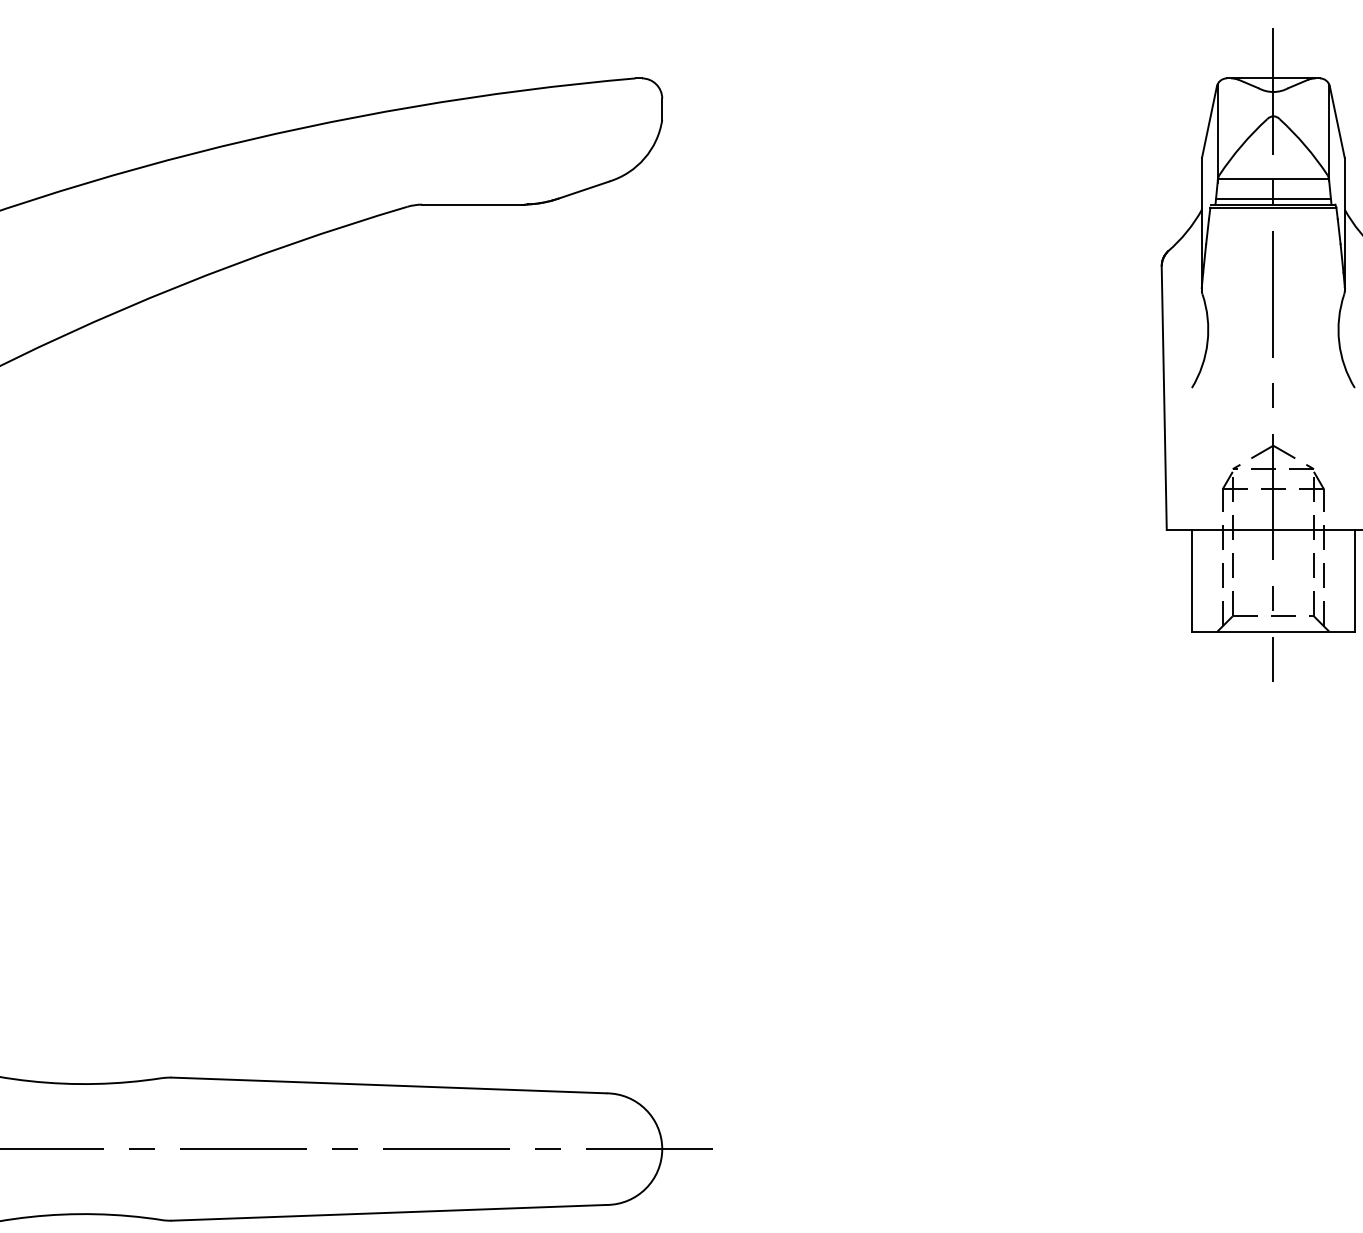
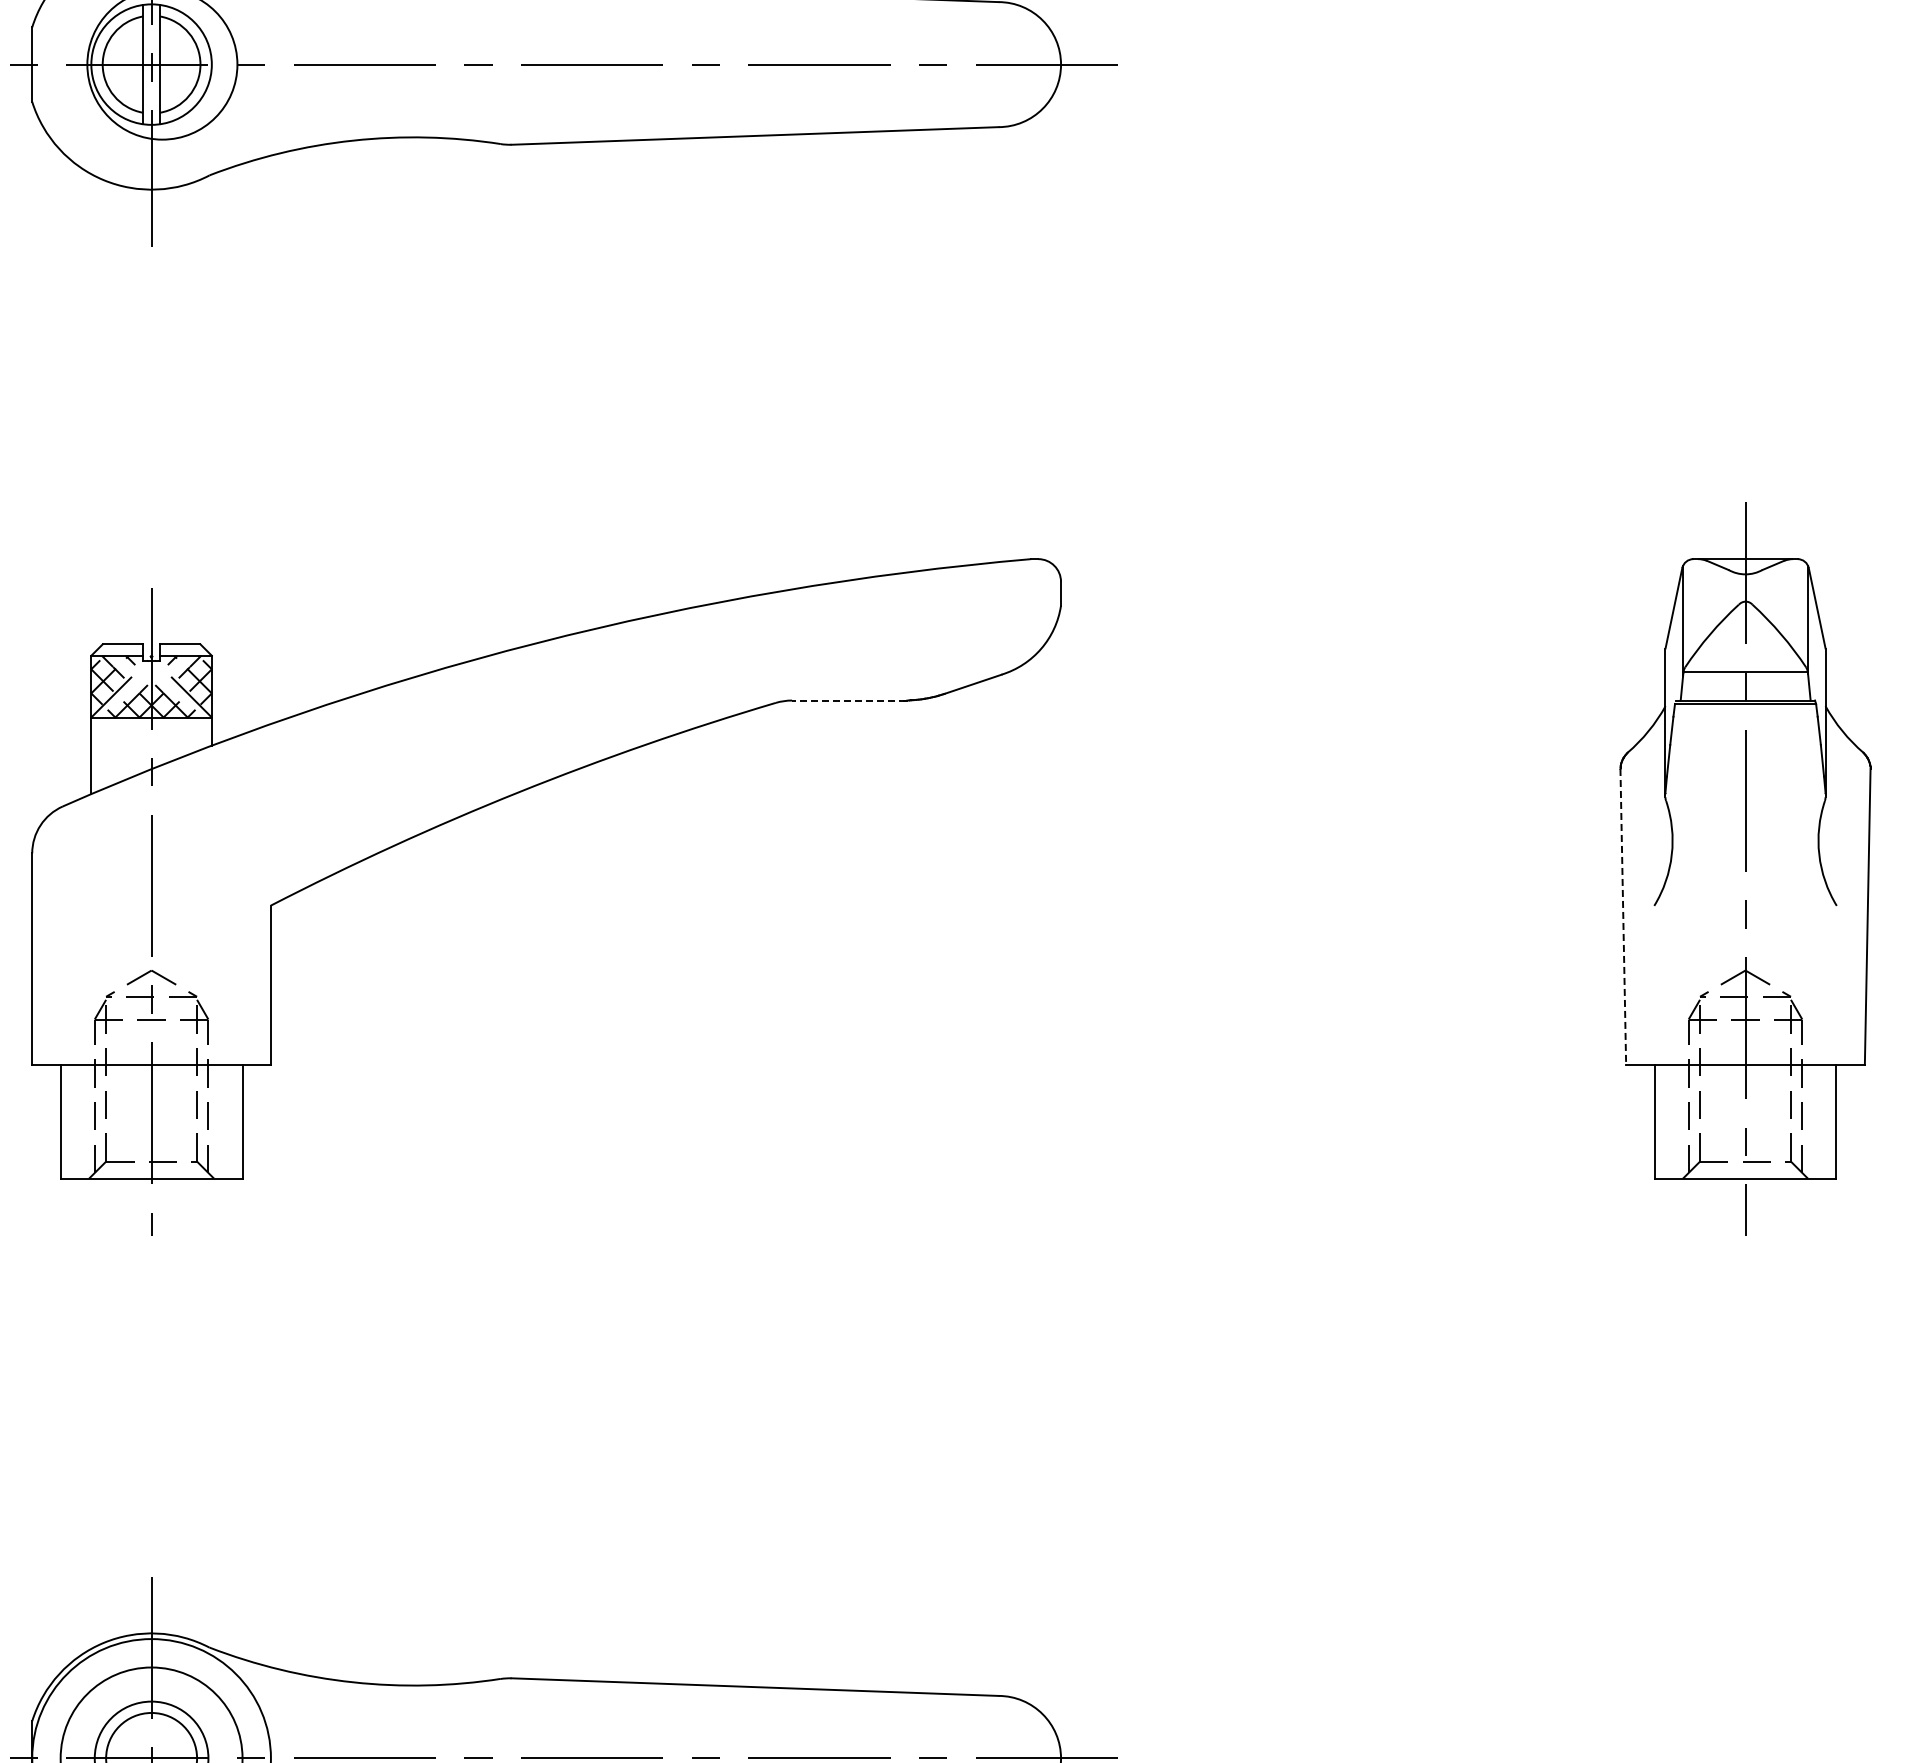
line: (1273, 198) -> (1745, 693), removed
line: (472, 204) -> (848, 700), solid -> dashed
line: (1164, 398) -> (1623, 917), solid -> dashed

